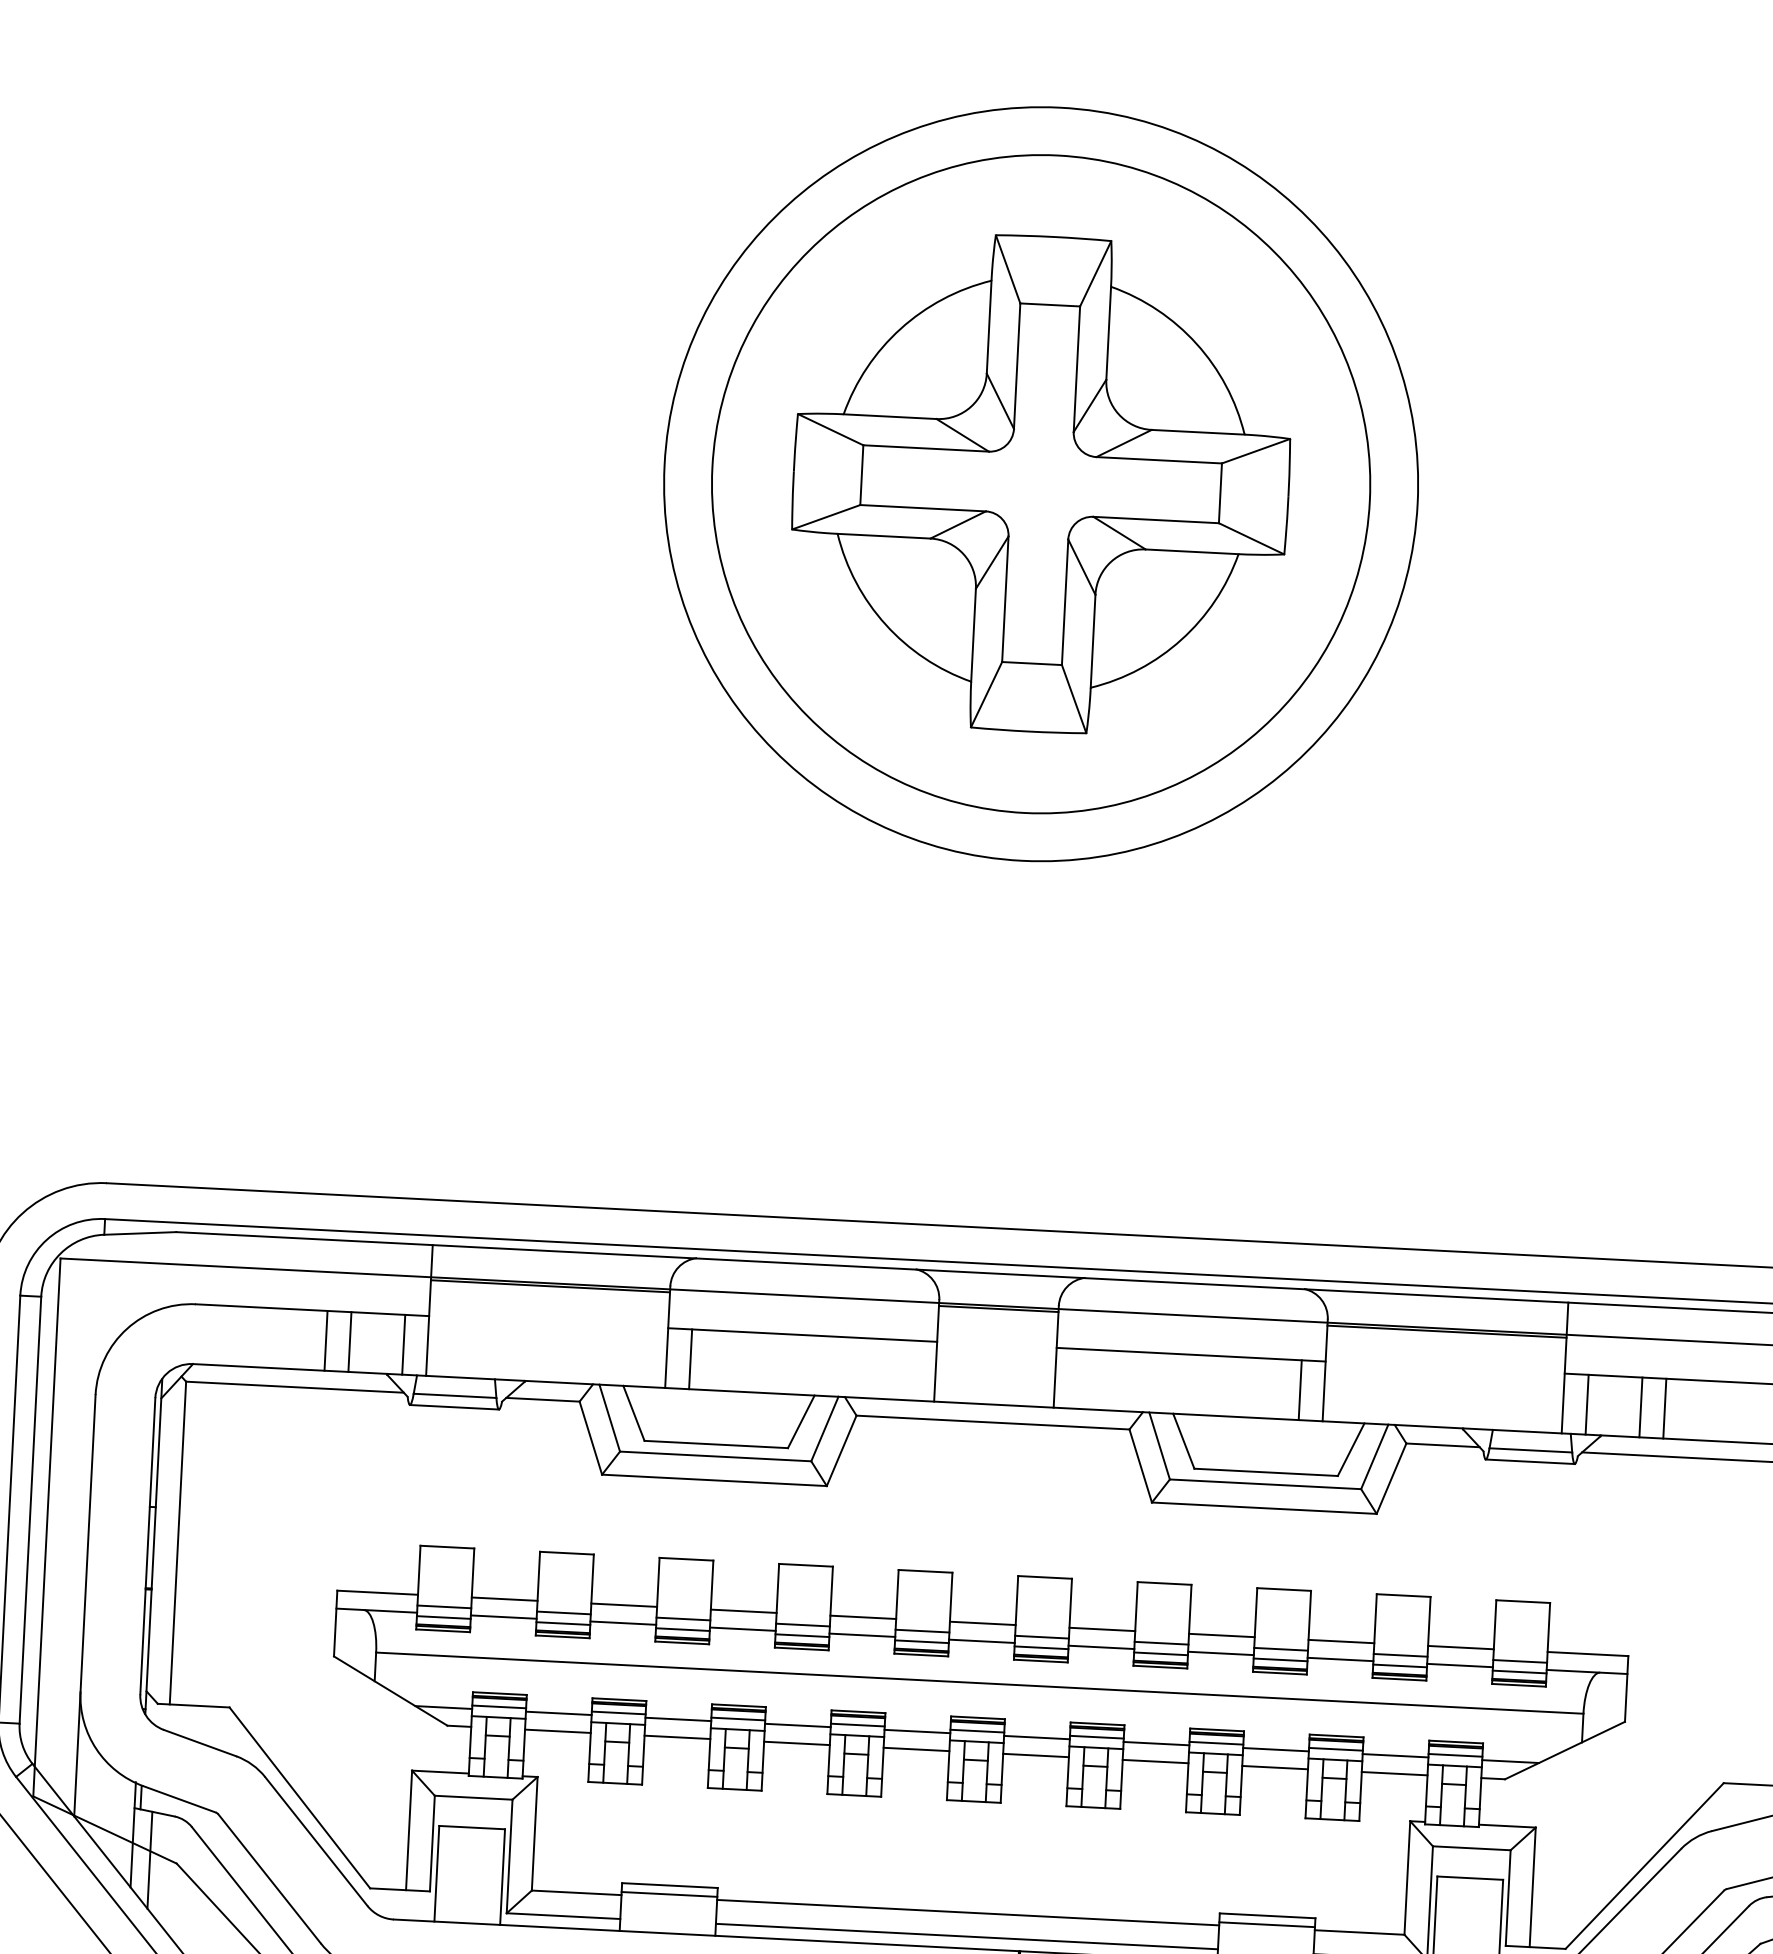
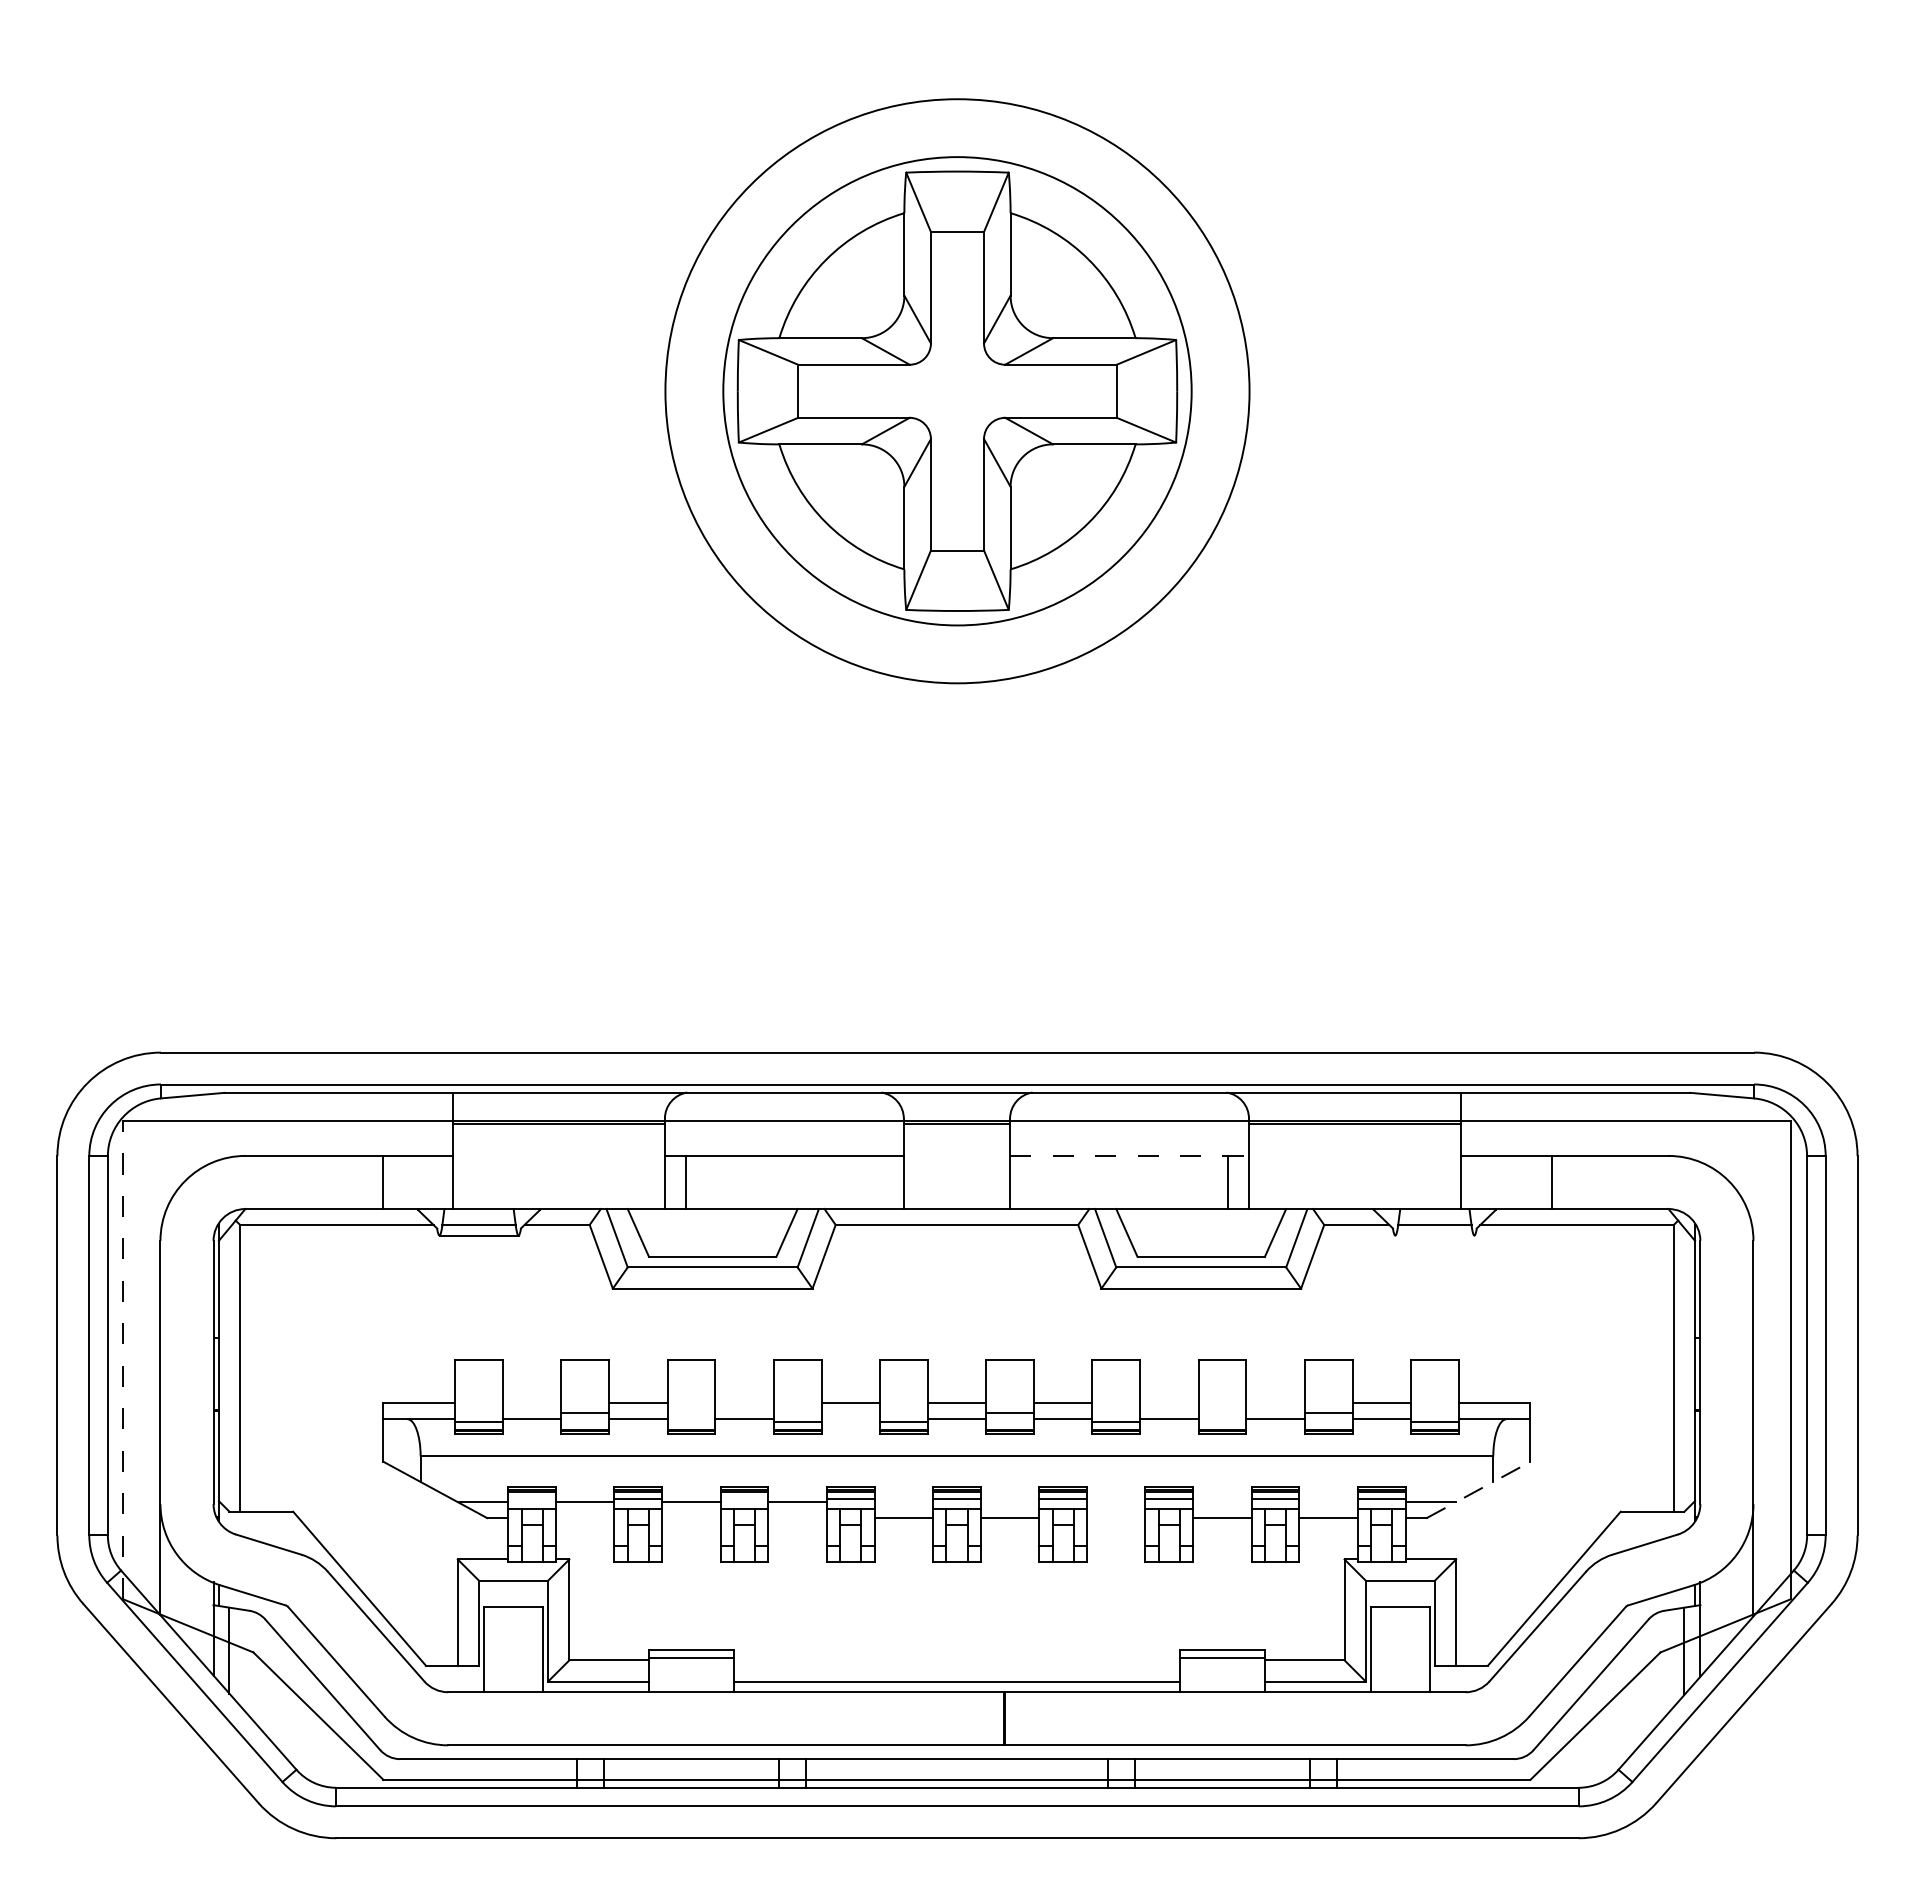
circle: (1041, 483) -> (957, 390), size x0.7
line: (326, 1340) -> (362, 1182), removed
line: (403, 1344) -> (431, 1182), removed
line: (1192, 1354) -> (1130, 1155), solid -> dashed
line: (1586, 1404) -> (1482, 1182), removed
line: (1640, 1407) -> (1530, 1182), removed
line: (1529, 1461) -> (1434, 1235), removed
line: (47, 1527) -> (123, 1360), solid -> dashed
line: (503, 1599) -> (531, 1403), removed
line: (443, 1606) -> (478, 1412), removed
line: (743, 1611) -> (744, 1403), removed
line: (683, 1618) -> (691, 1412), removed
line: (563, 1623) -> (585, 1422), removed
line: (802, 1624) -> (797, 1412), removed
line: (682, 1629) -> (691, 1422), removed
line: (922, 1630) -> (903, 1412), removed
line: (862, 1635) -> (850, 1419), removed
line: (1222, 1635) -> (1169, 1403), removed
line: (1341, 1641) -> (1275, 1403), removed
line: (1161, 1642) -> (1116, 1412), removed
line: (1040, 1647) -> (1009, 1422), removed
line: (1281, 1648) -> (1222, 1412), removed
line: (1280, 1660) -> (1222, 1422), removed
line: (1519, 1660) -> (1434, 1412), removed
line: (1399, 1666) -> (1328, 1422), removed
line: (499, 1707) -> (532, 1499), removed
line: (738, 1719) -> (744, 1499), removed
line: (558, 1731) -> (585, 1518), removed
line: (917, 1731) -> (903, 1502), removed
line: (677, 1737) -> (691, 1518), removed
line: (1036, 1737) -> (1009, 1502), removed
line: (796, 1743) -> (797, 1518), removed
line: (1156, 1744) -> (1116, 1502), removed
line: (1276, 1750) -> (1222, 1502), removed
line: (1564, 1750) -> (1478, 1489), solid -> dashed
line: (1395, 1756) -> (1328, 1502), removed
line: (1155, 1762) -> (1116, 1518), removed
line: (967, 1912) -> (956, 1660), removed

